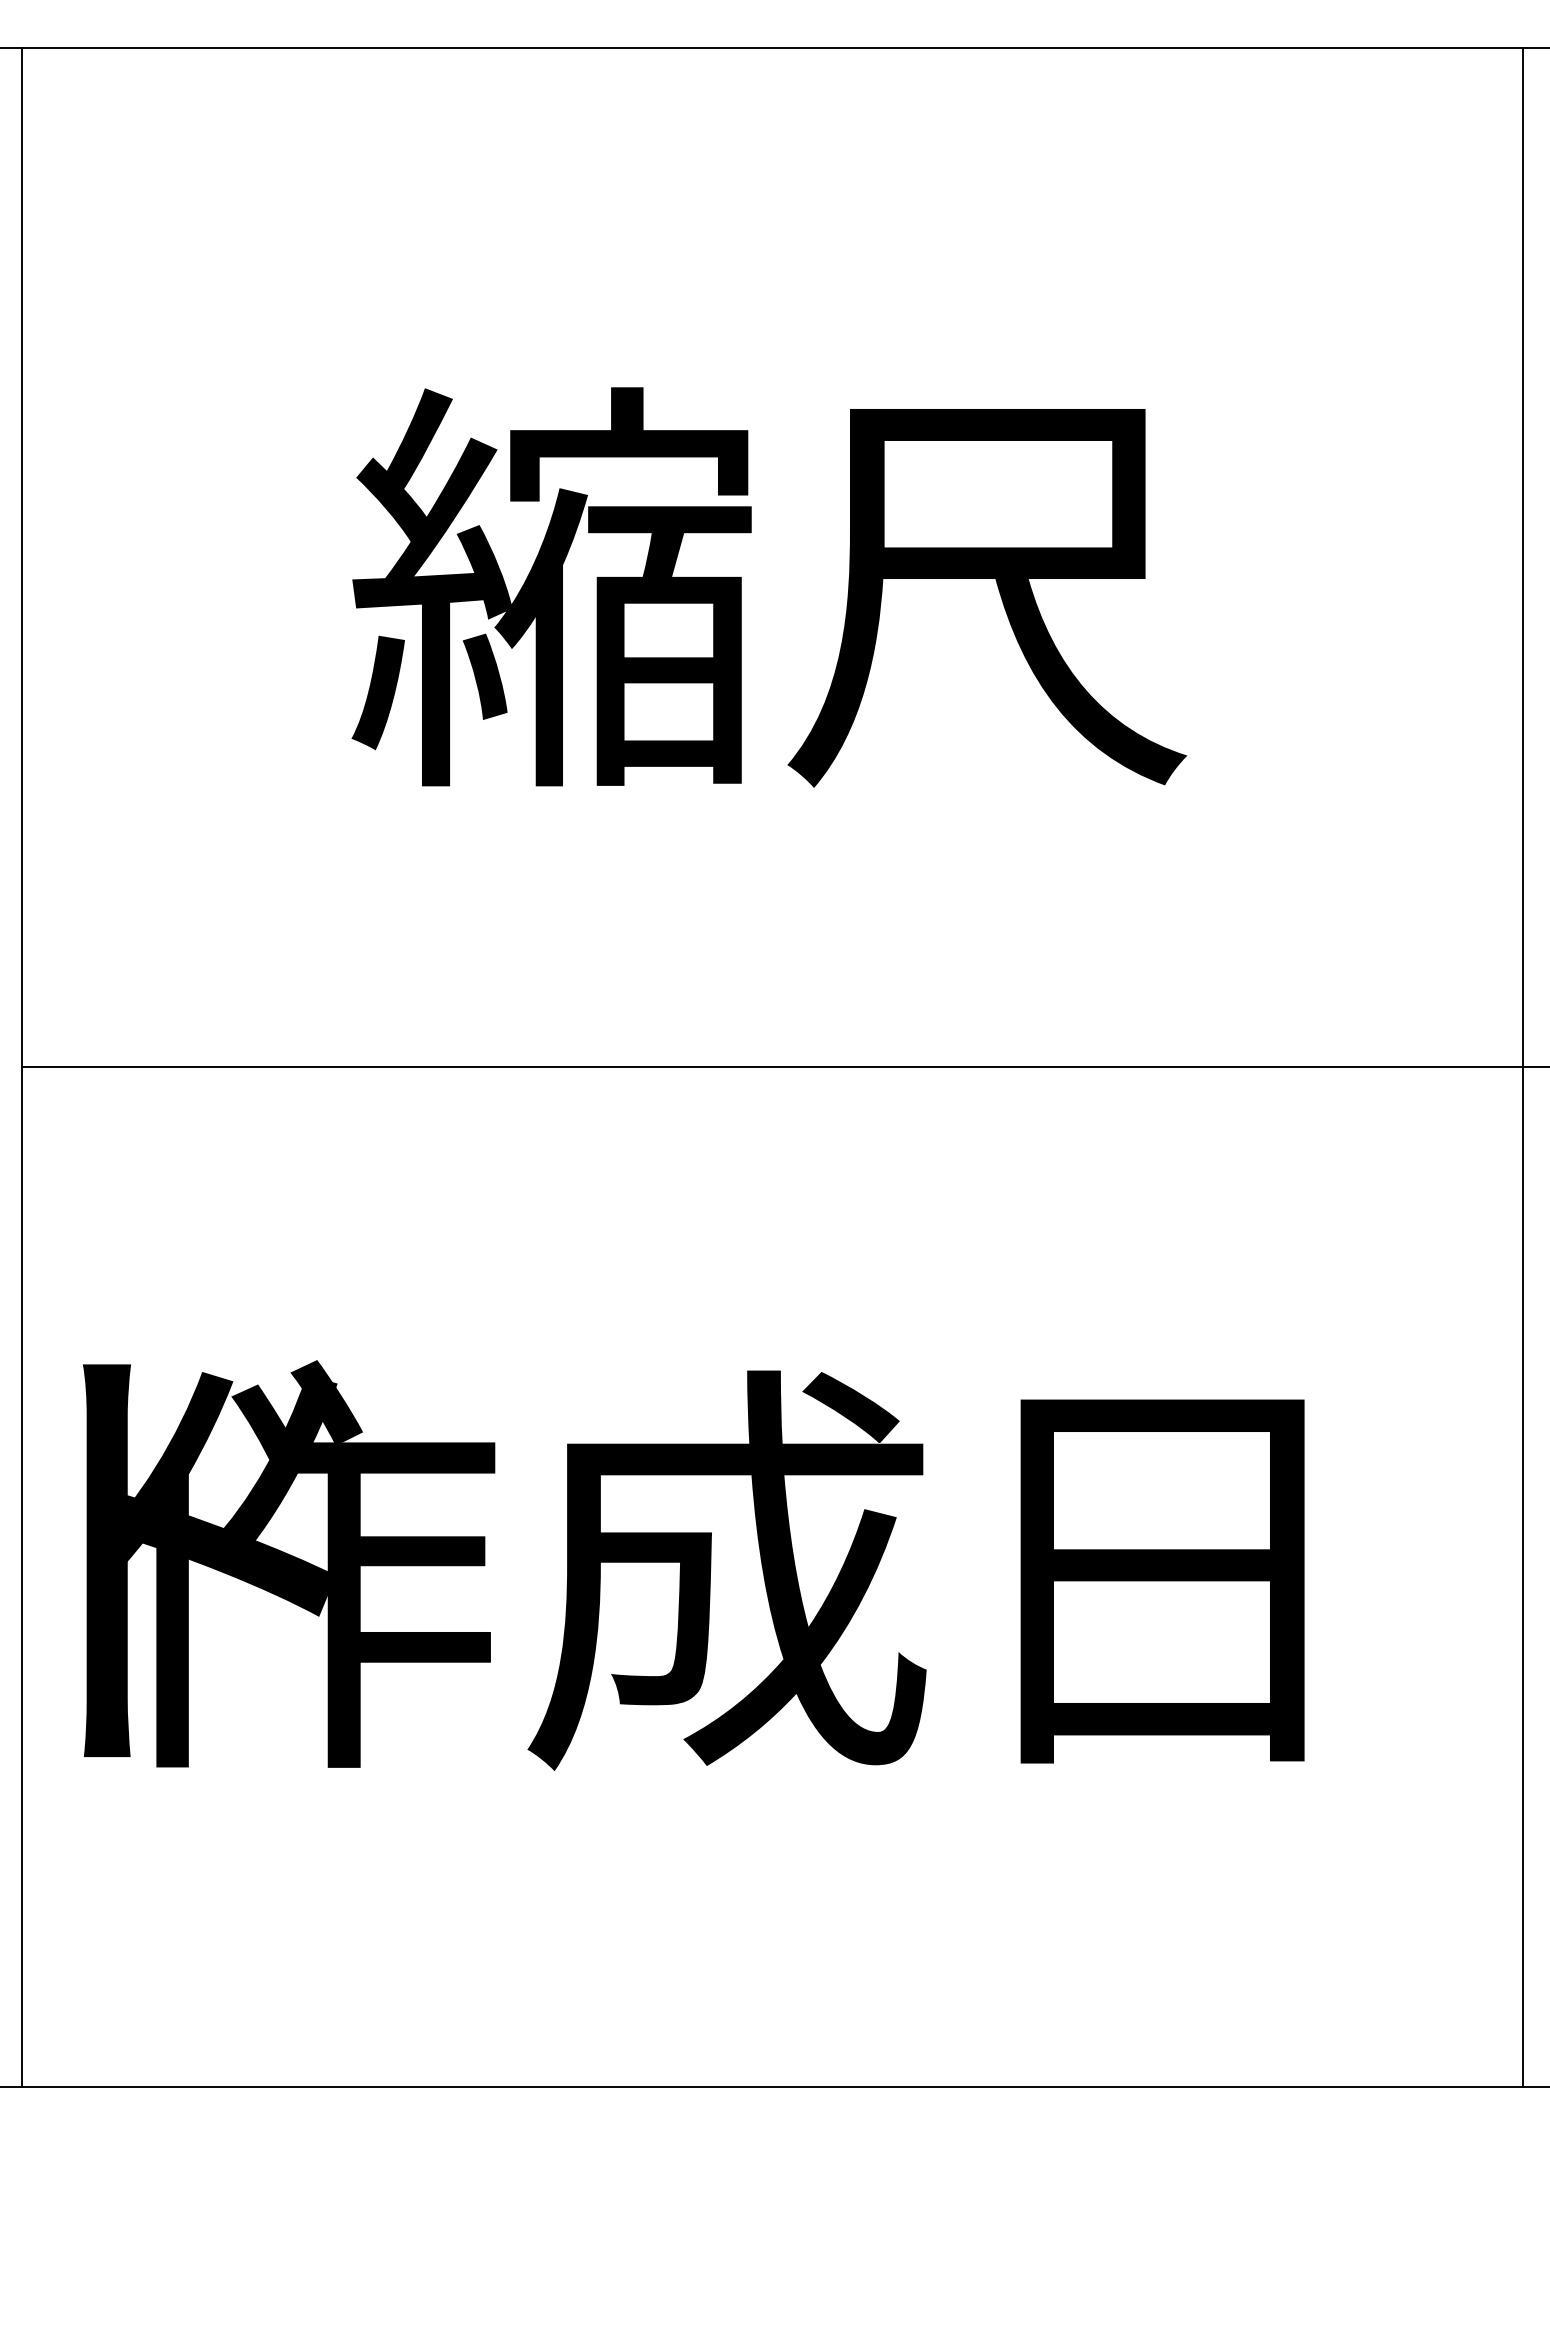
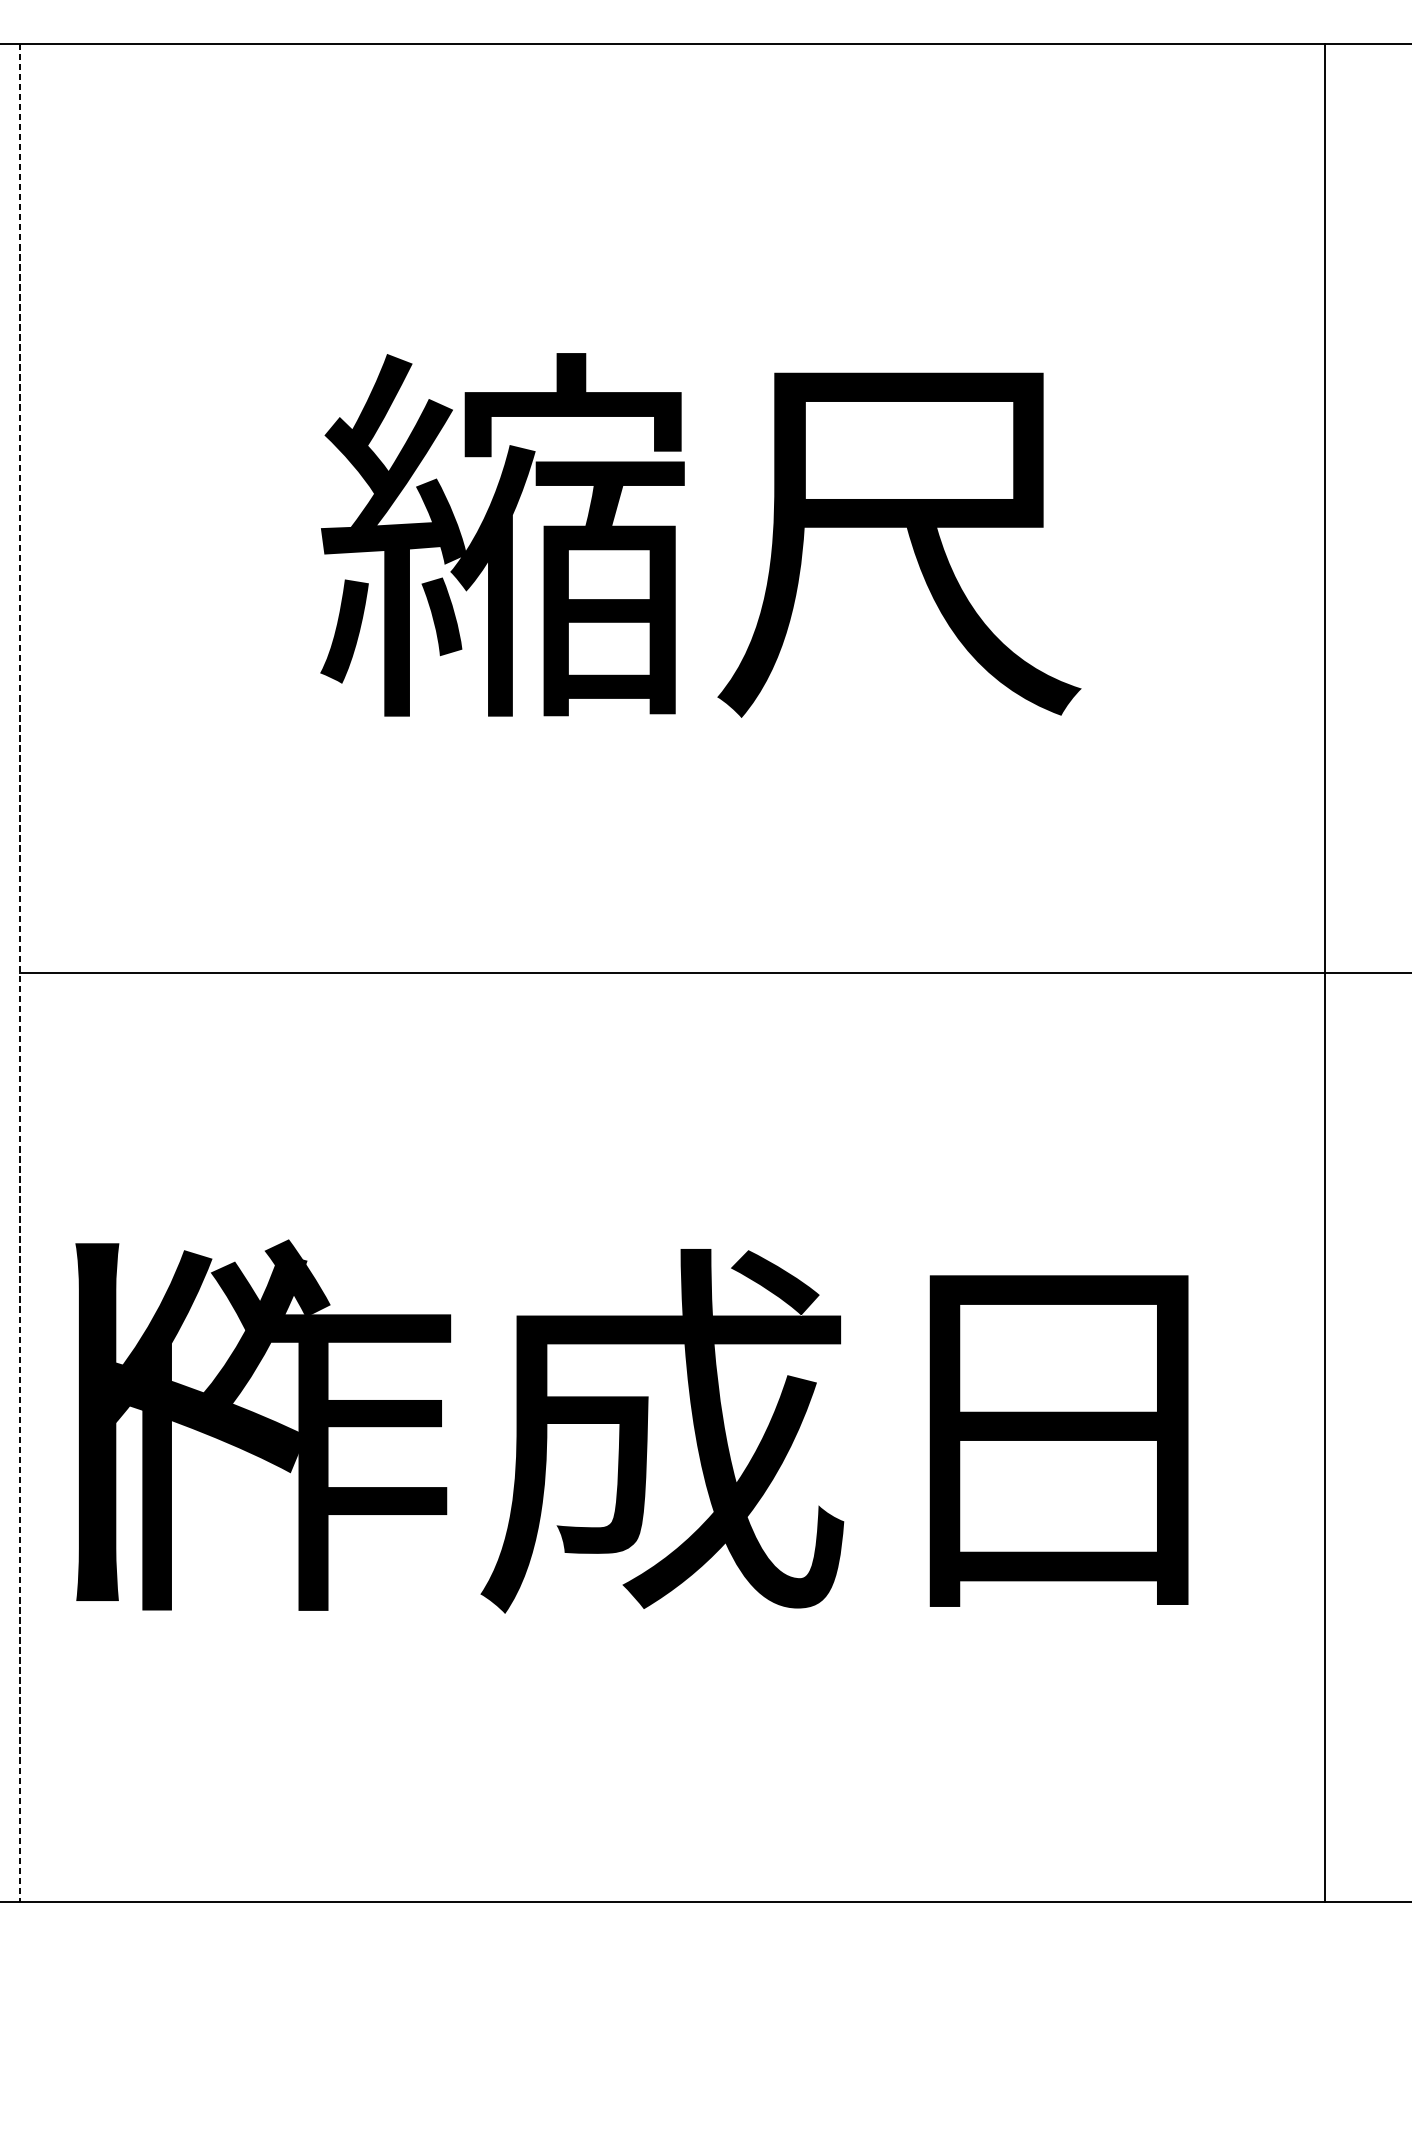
line: (21, 1067) -> (19, 972), solid -> dashed
line: (1522, 1067) -> (1325, 972), moved

